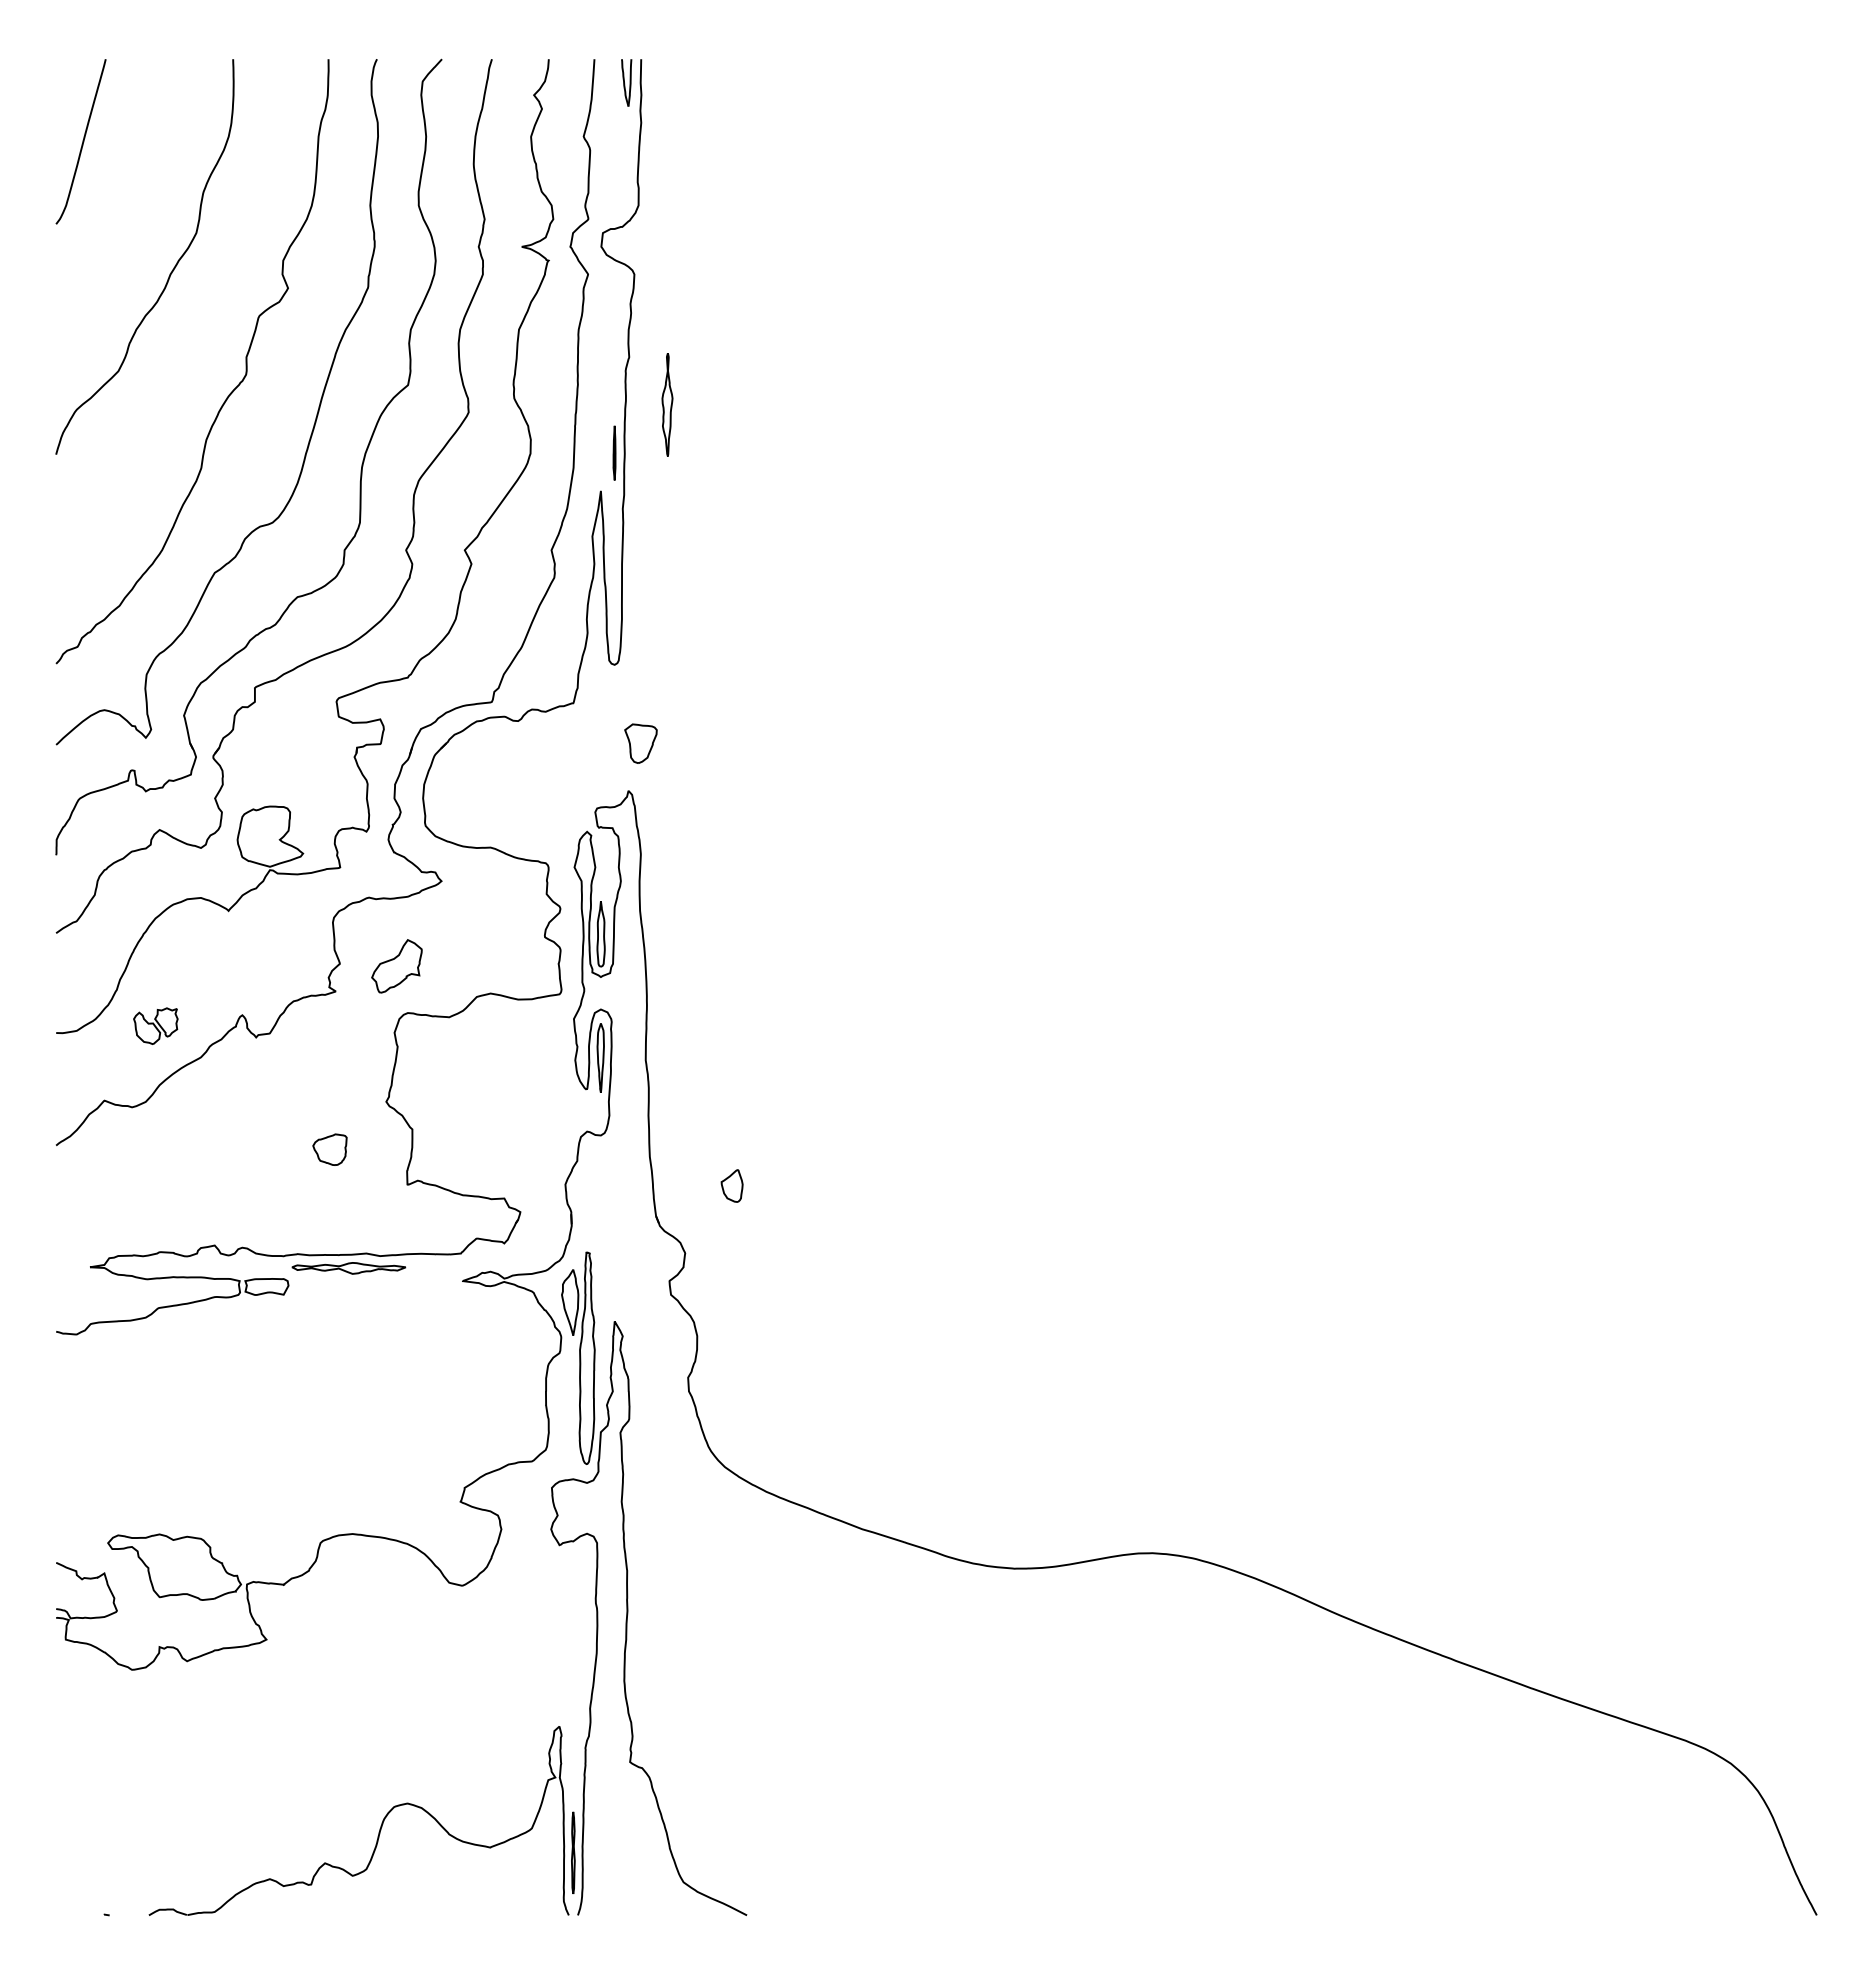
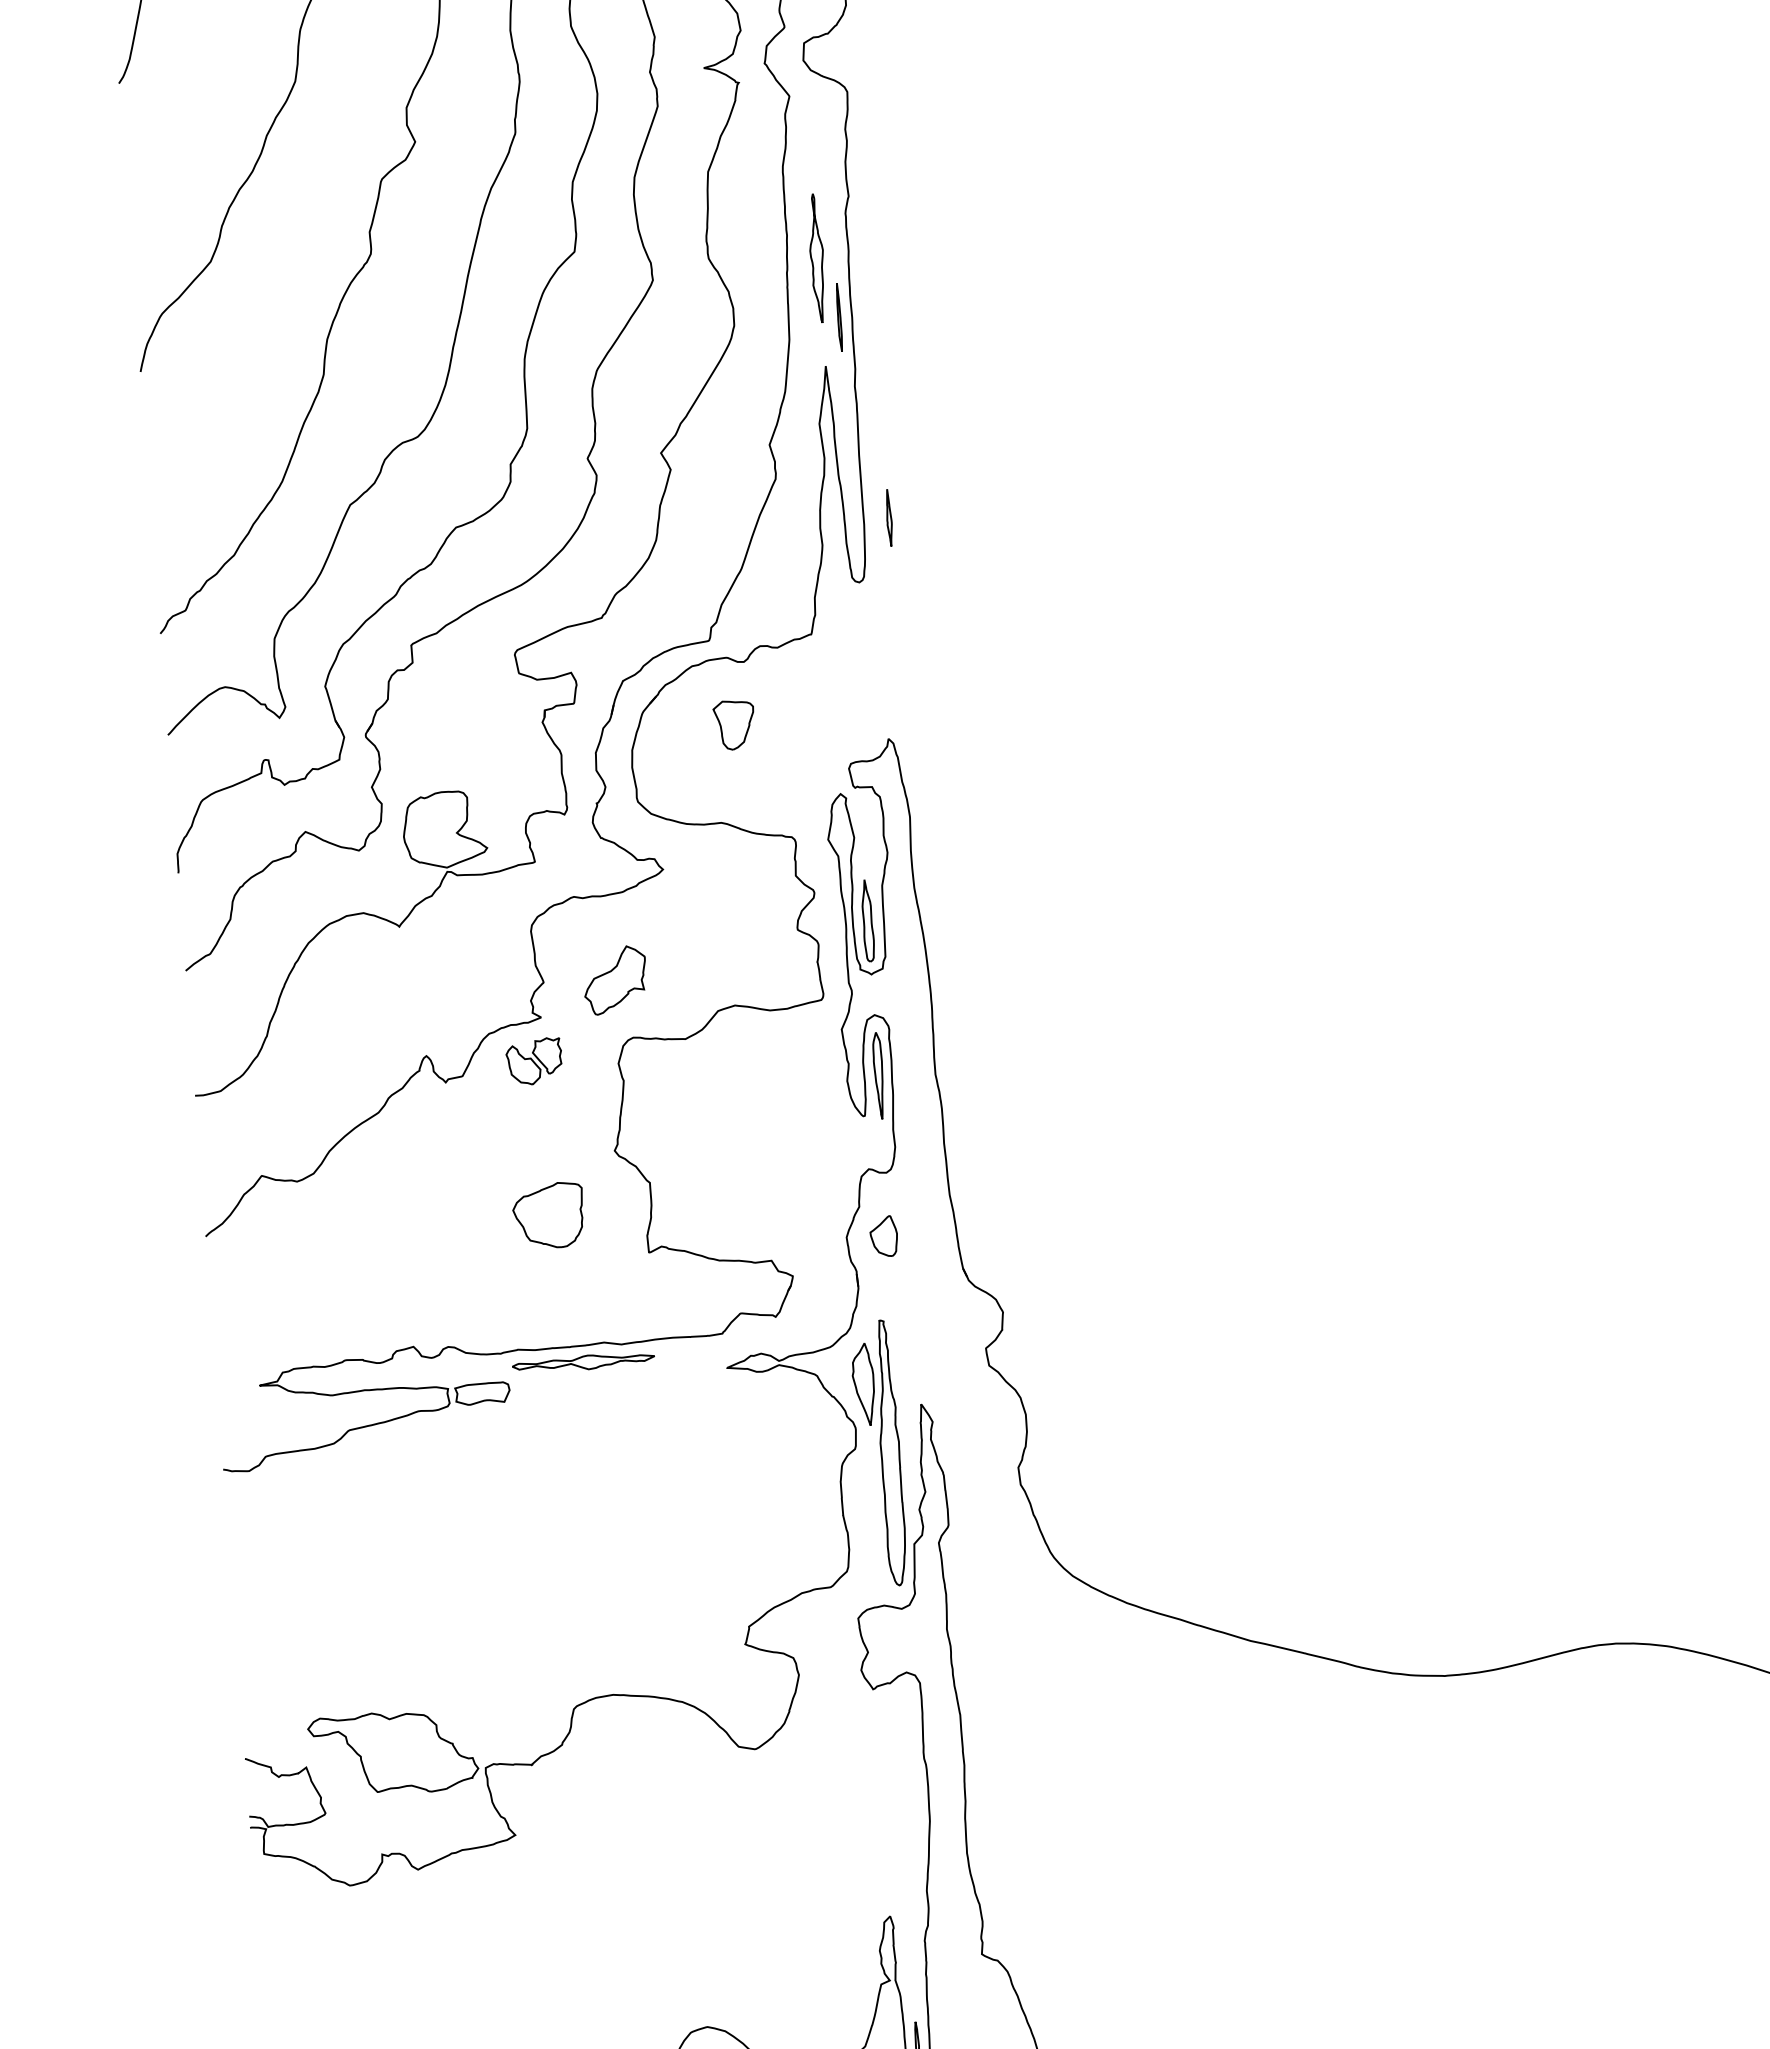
part: (667, 404) -> (817, 257), moved
part: (641, 615) -> (888, 518), added
part: (640, 743) -> (733, 724), moved
part: (155, 1025) -> (533, 1060), moved
part: (329, 1149) -> (548, 1215), size x1.67
part: (731, 1185) -> (883, 1235), moved

